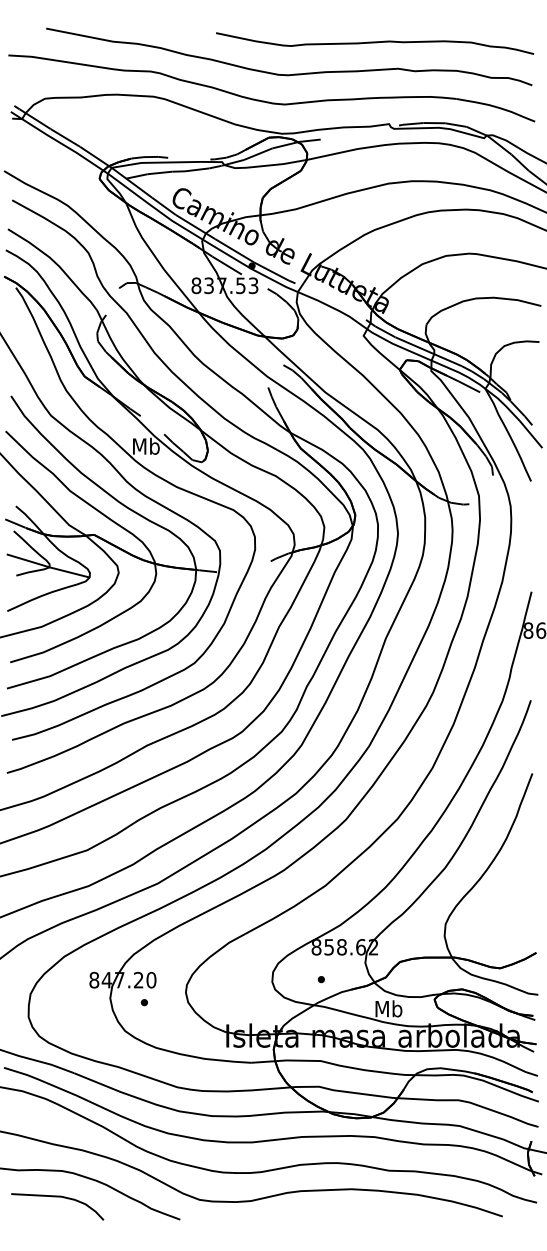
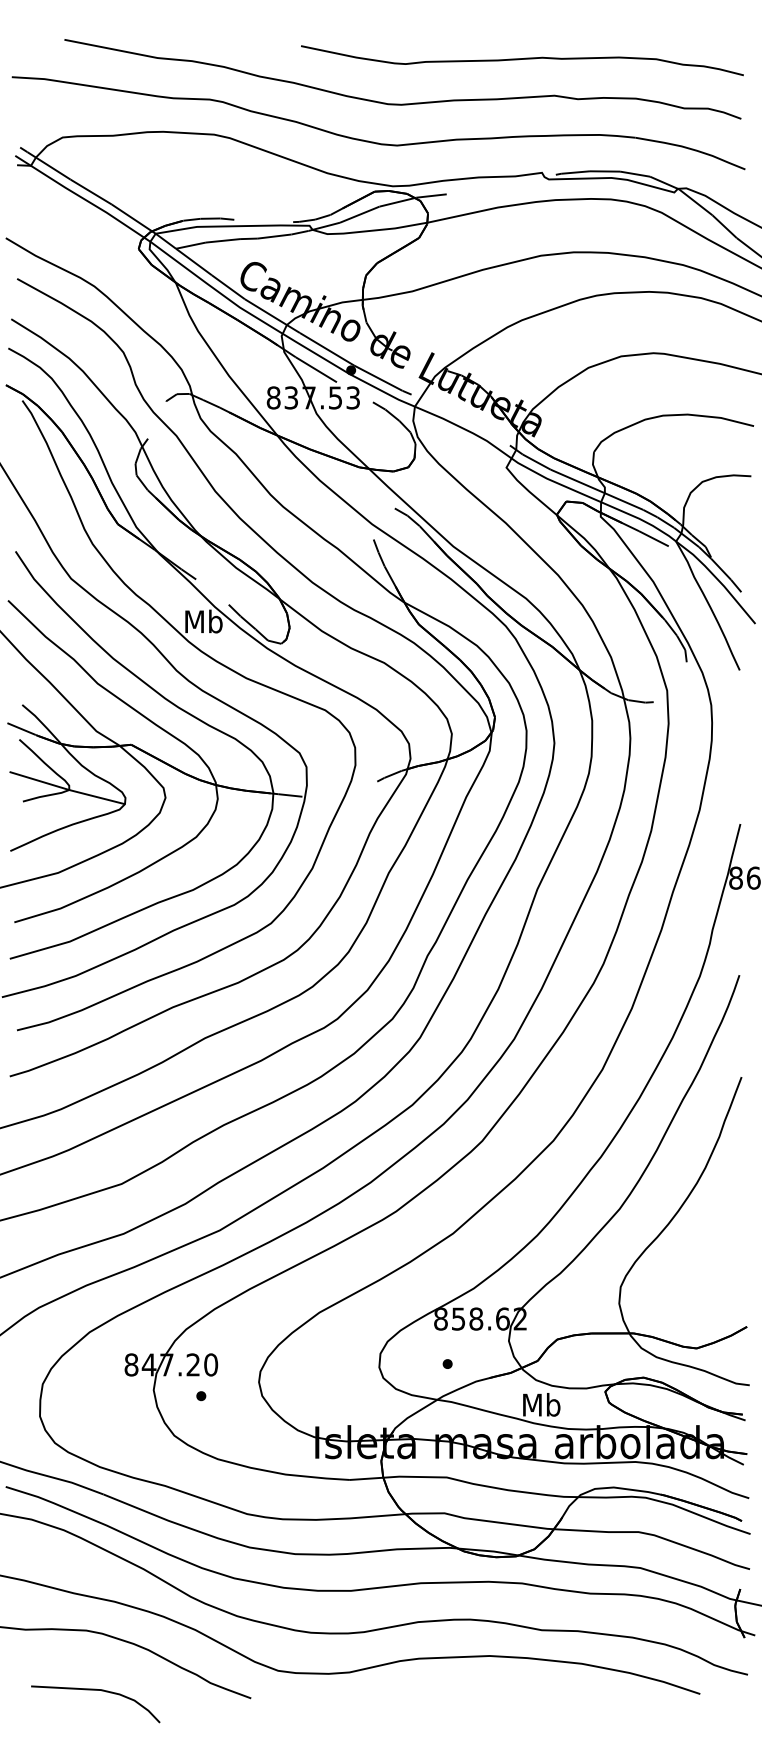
curve: (57, 1197) -> (95, 1691), moved

